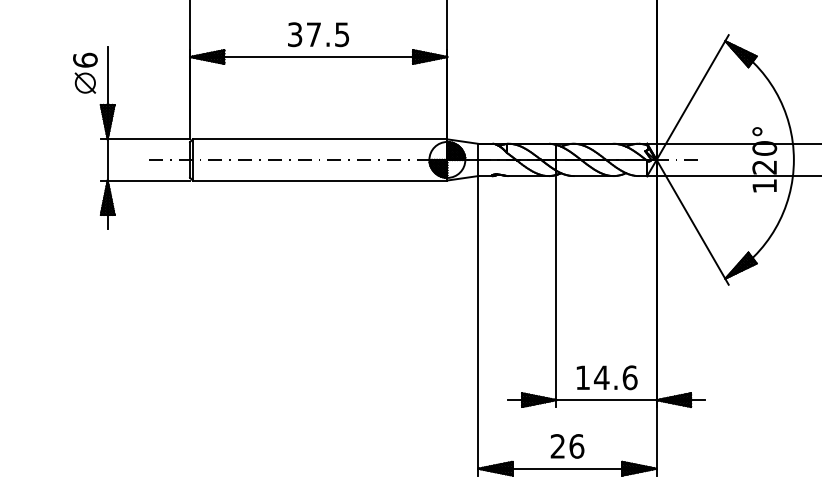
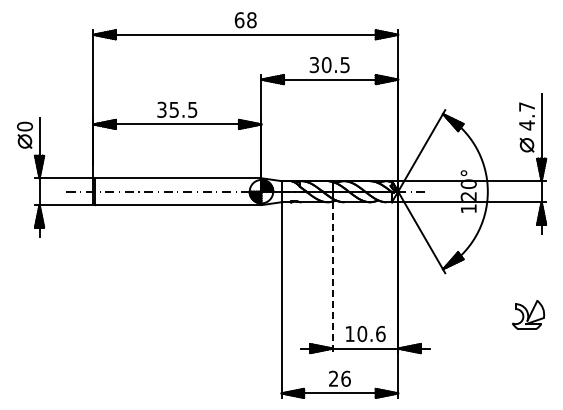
text: (312, 34) -> (173, 109), 37.5 -> 35.5
text: (84, 60) -> (24, 126), 6 -> 0
line: (556, 292) -> (332, 278), solid -> dashed
text: (602, 378) -> (362, 334), 14.6 -> 10.6

